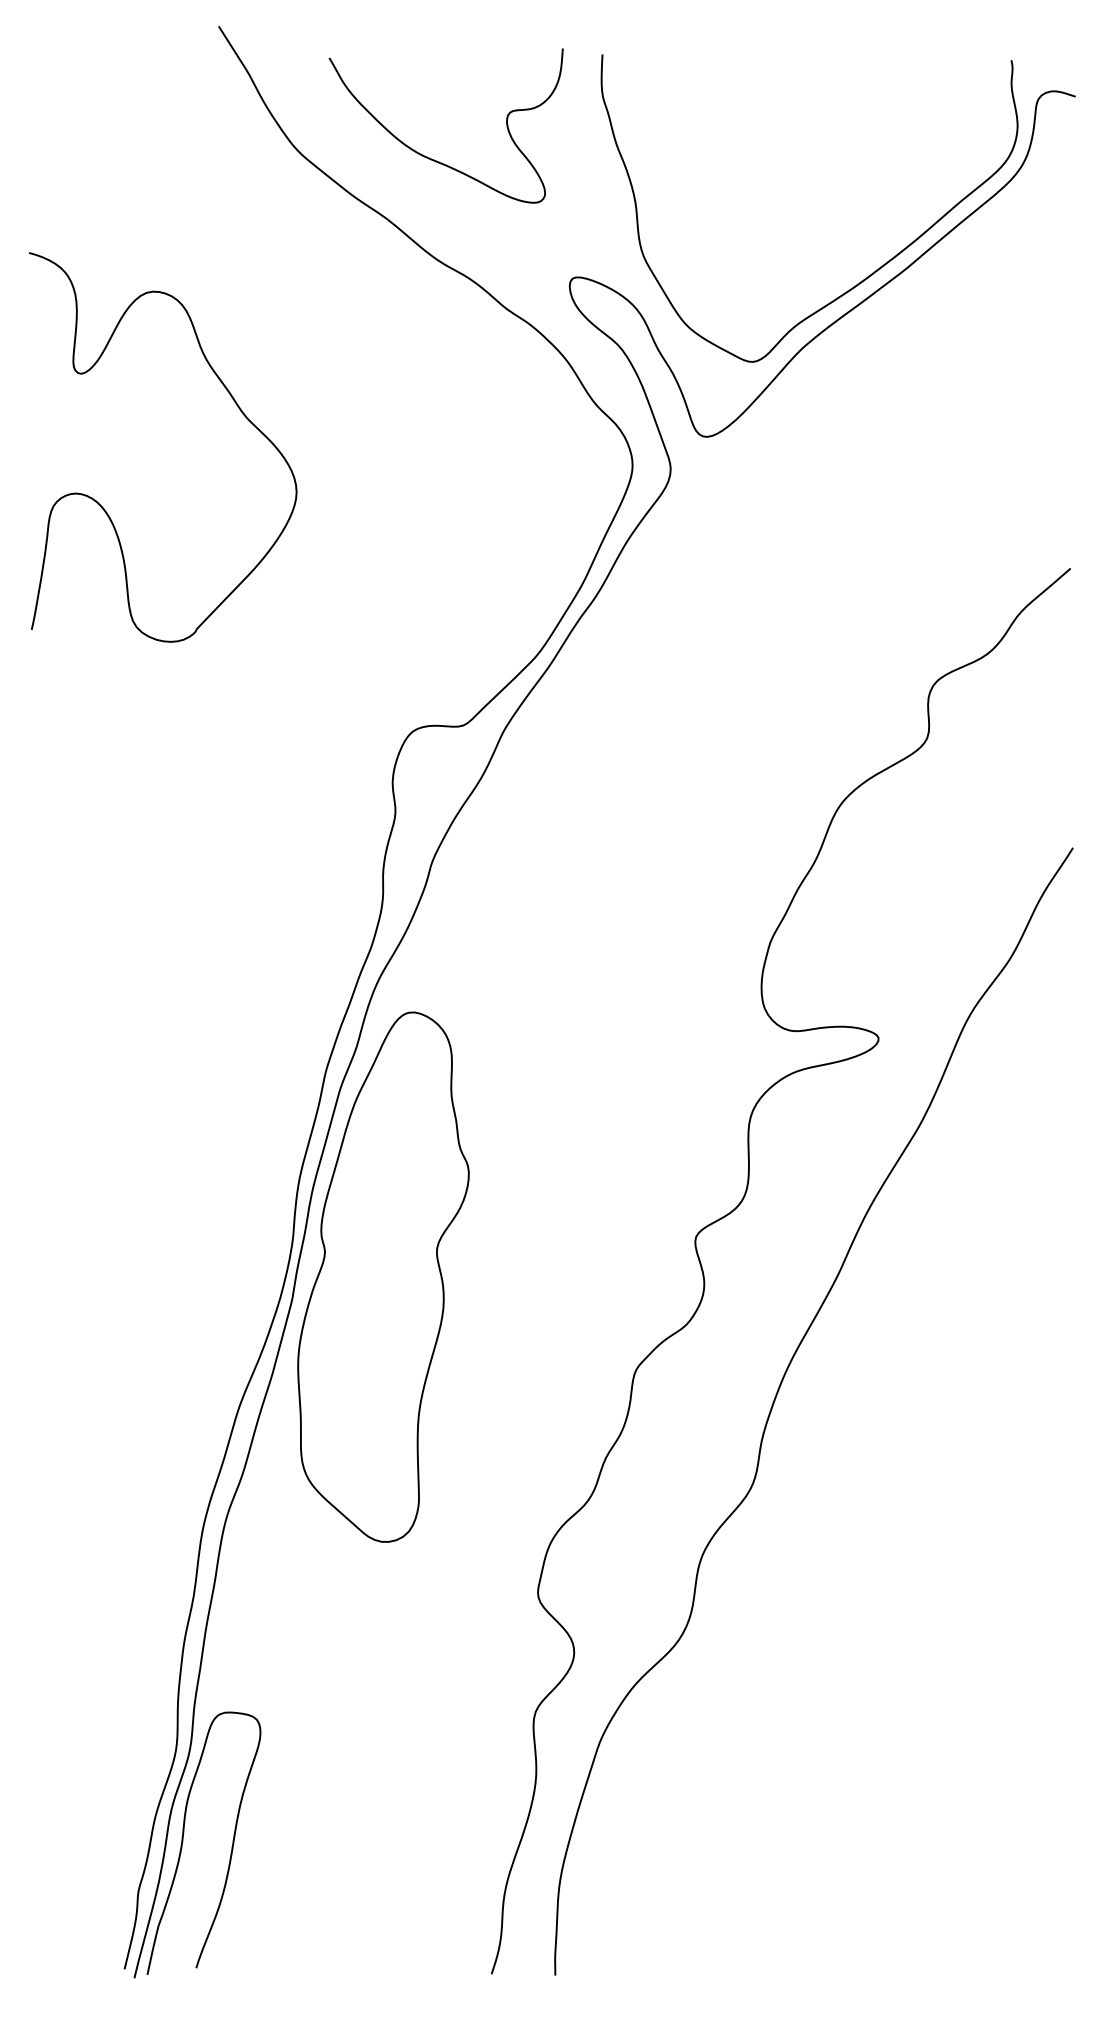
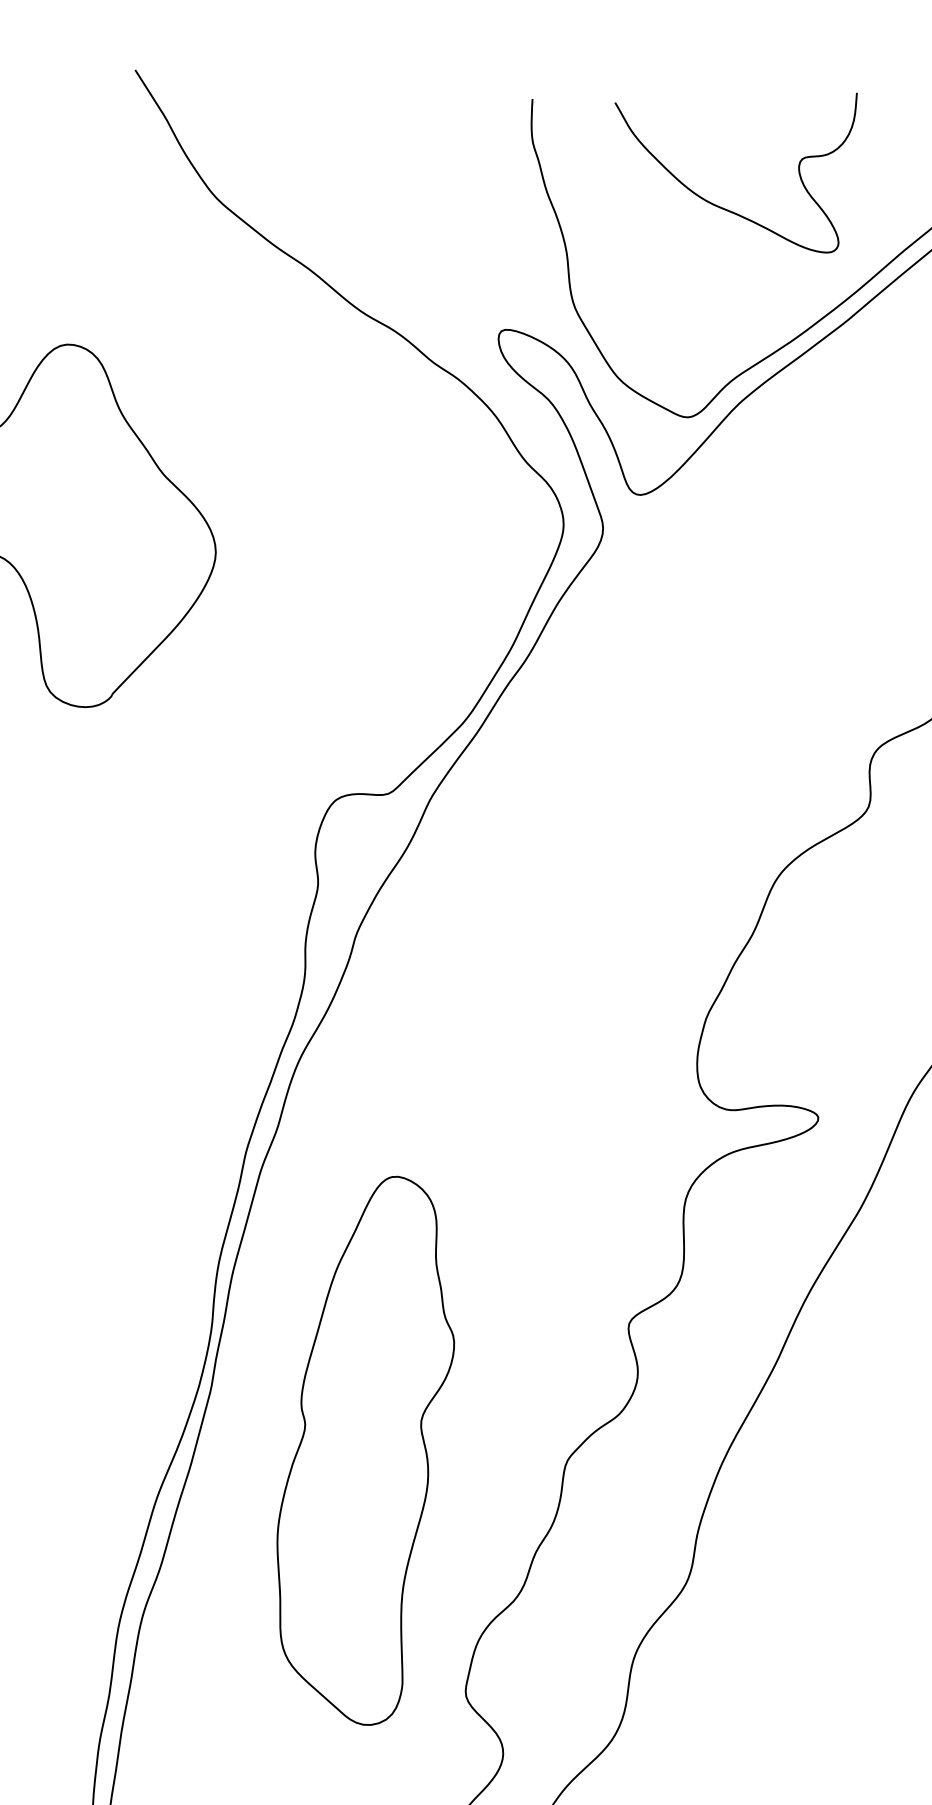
curve: (432, 158) -> (721, 206), moved
part: (383, 1276) -> (365, 1450), moved

